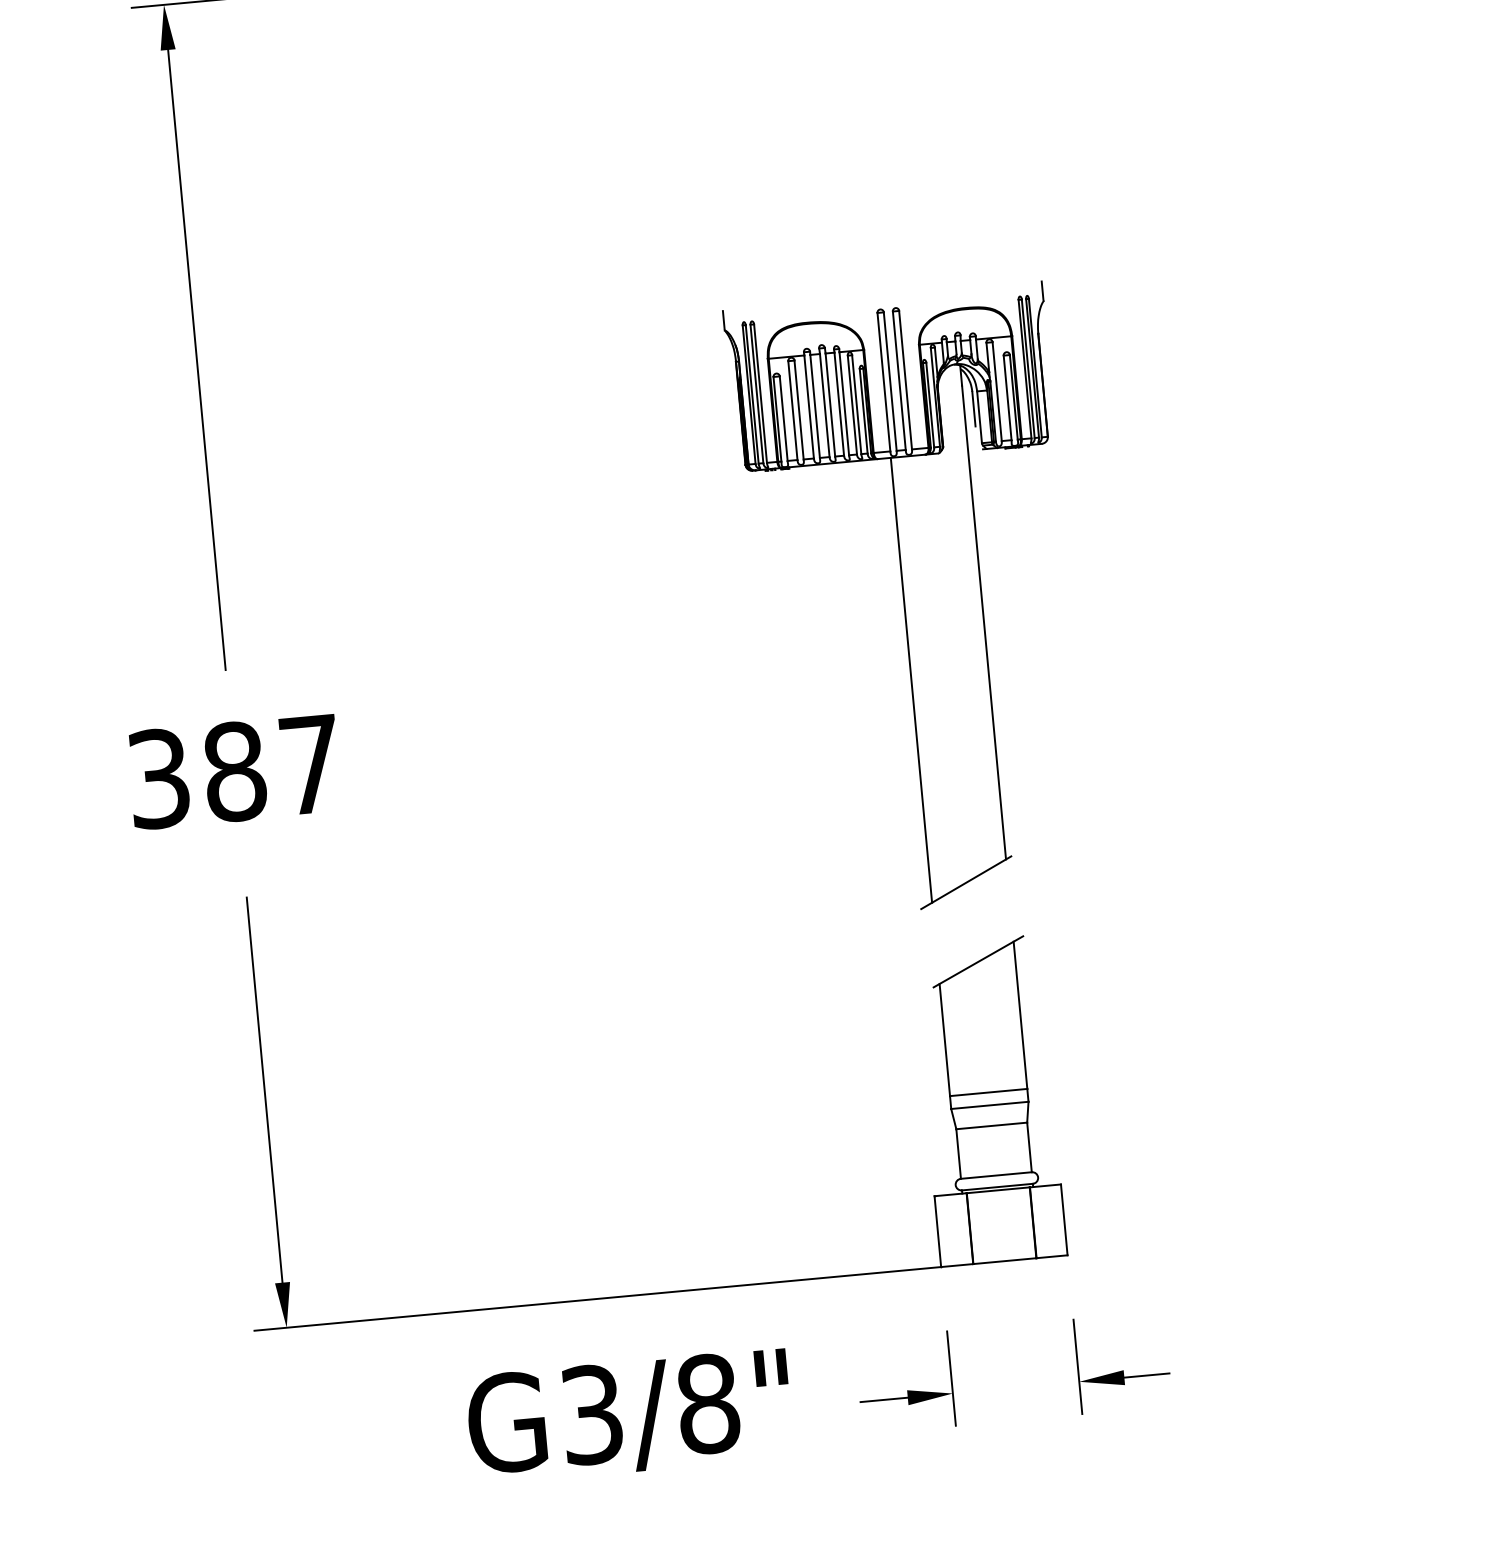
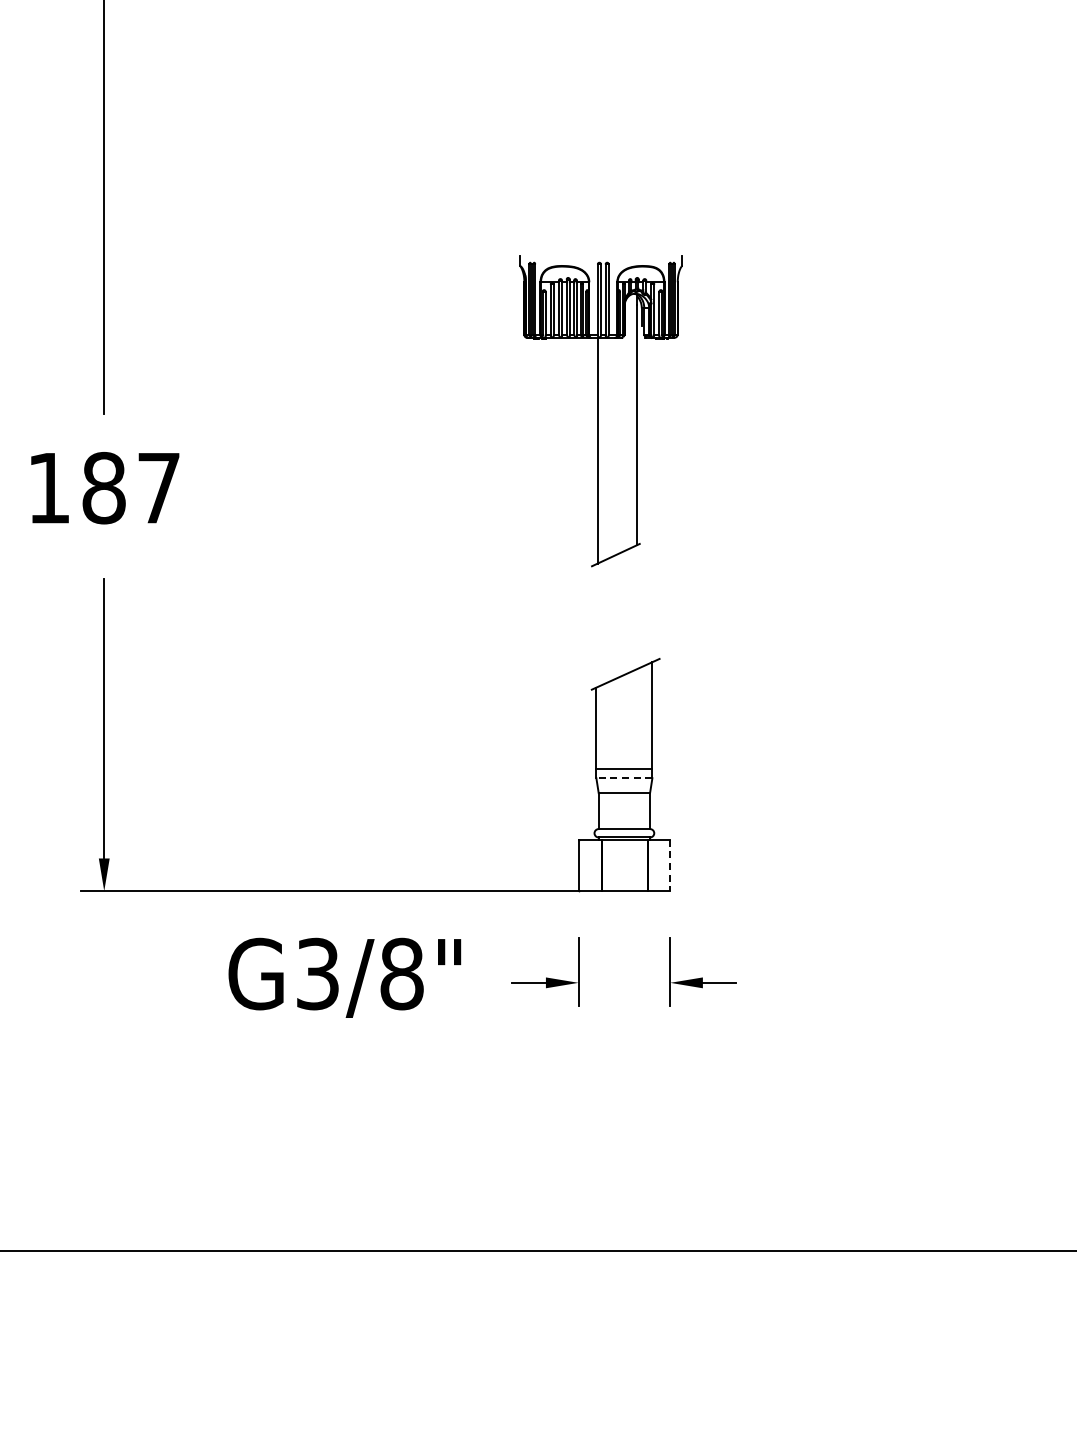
part: (909, 602) -> (600, 411), size x0.7
text: (158, 777) -> (48, 487), 387 -> 187
line: (988, 1105) -> (623, 778), solid -> dashed
line: (1064, 1219) -> (670, 865), solid -> dashed

